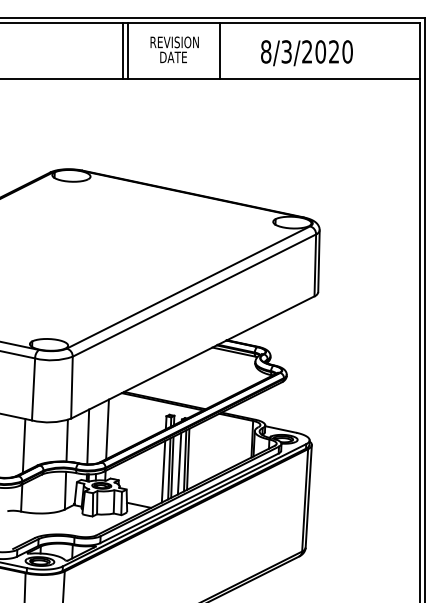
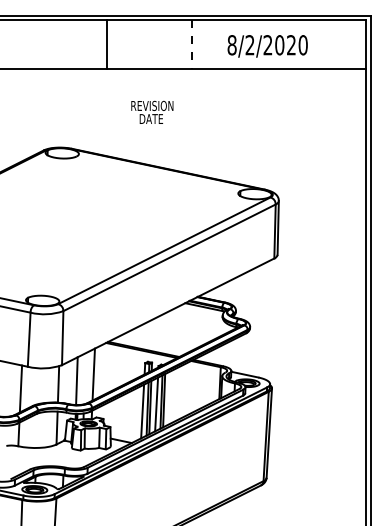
text: (174, 48) -> (152, 111), moved
line: (129, 51) -> (112, 44), removed
line: (219, 51) -> (191, 44), solid -> dashed
text: (286, 52) -> (249, 45), 8/3/2020 -> 8/2/2020

